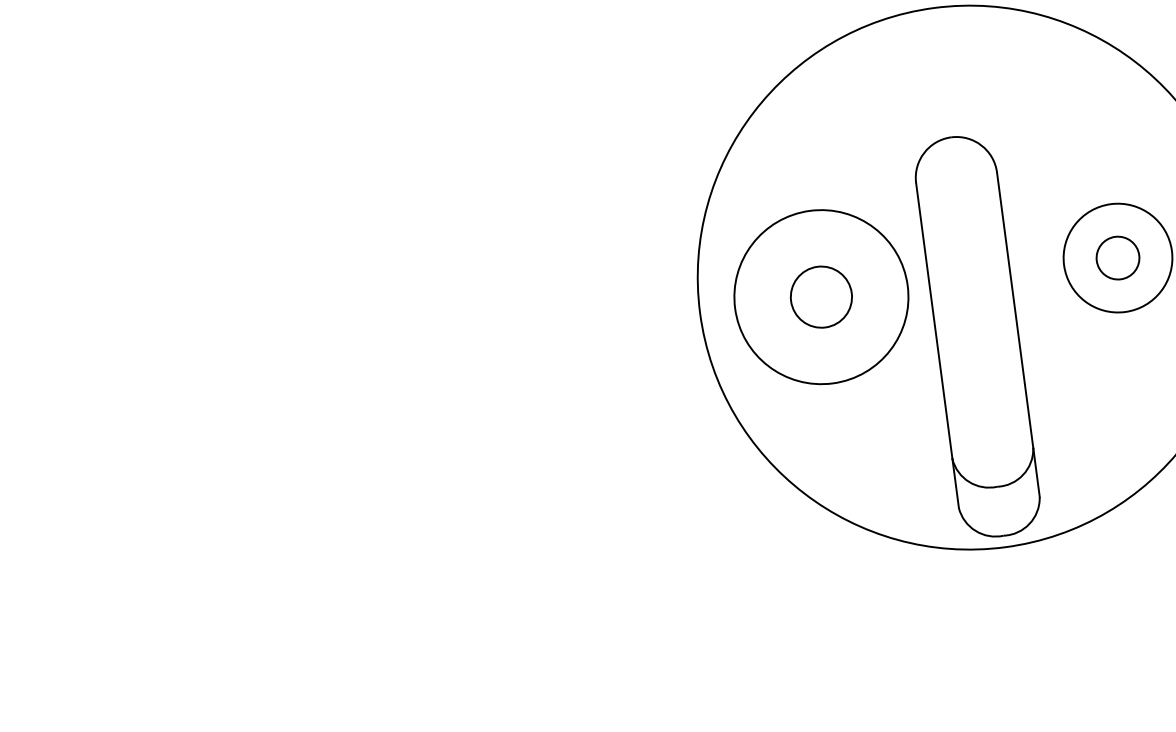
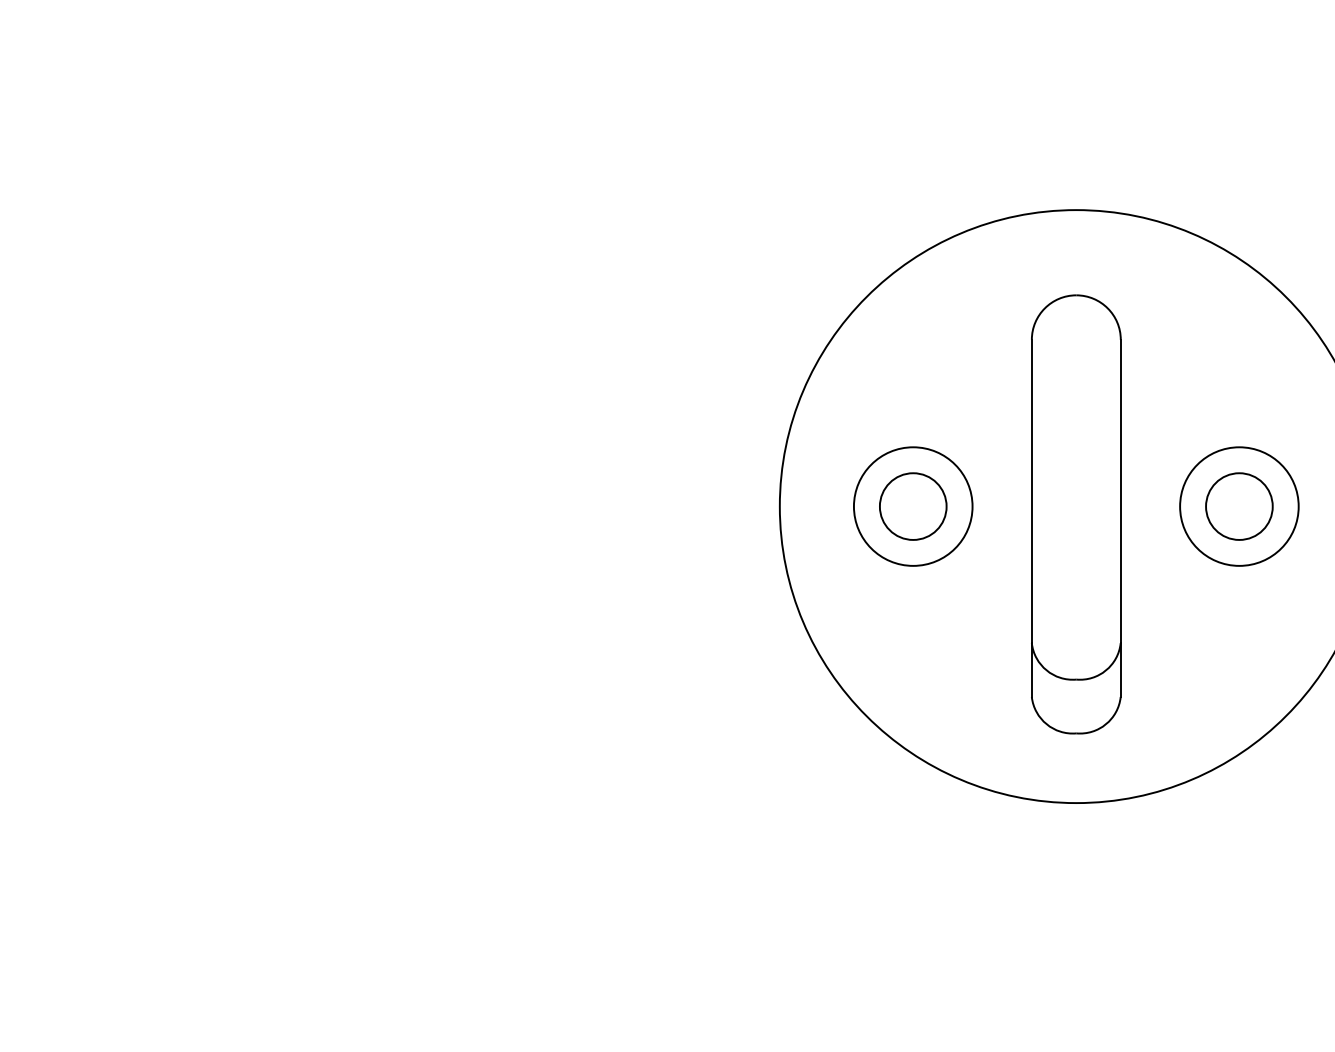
circle: (1118, 258) -> (1239, 506), size x1.43
circle: (820, 297) -> (912, 506), size x0.62
part: (977, 336) -> (1076, 514), moved

